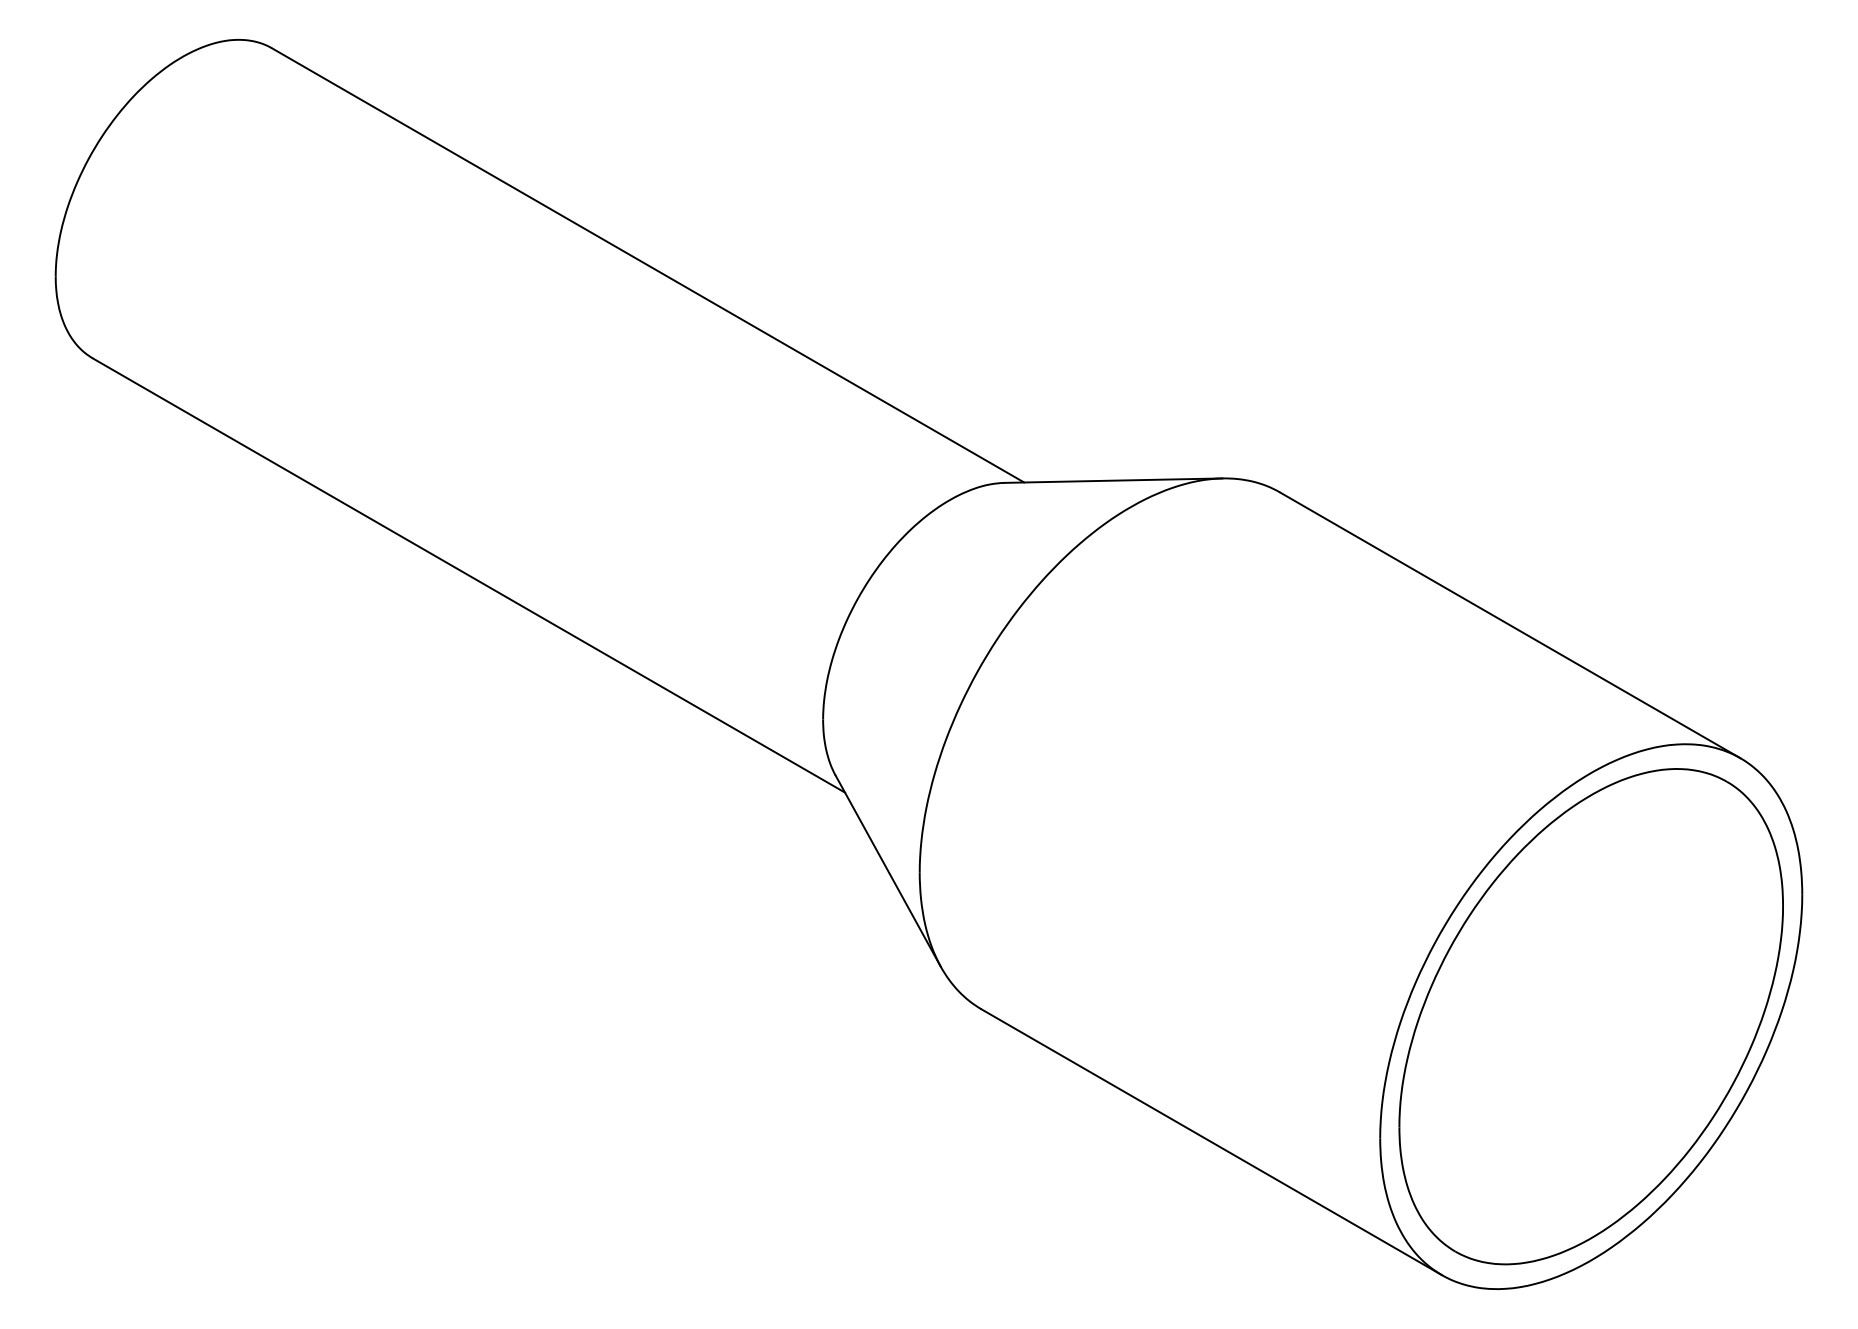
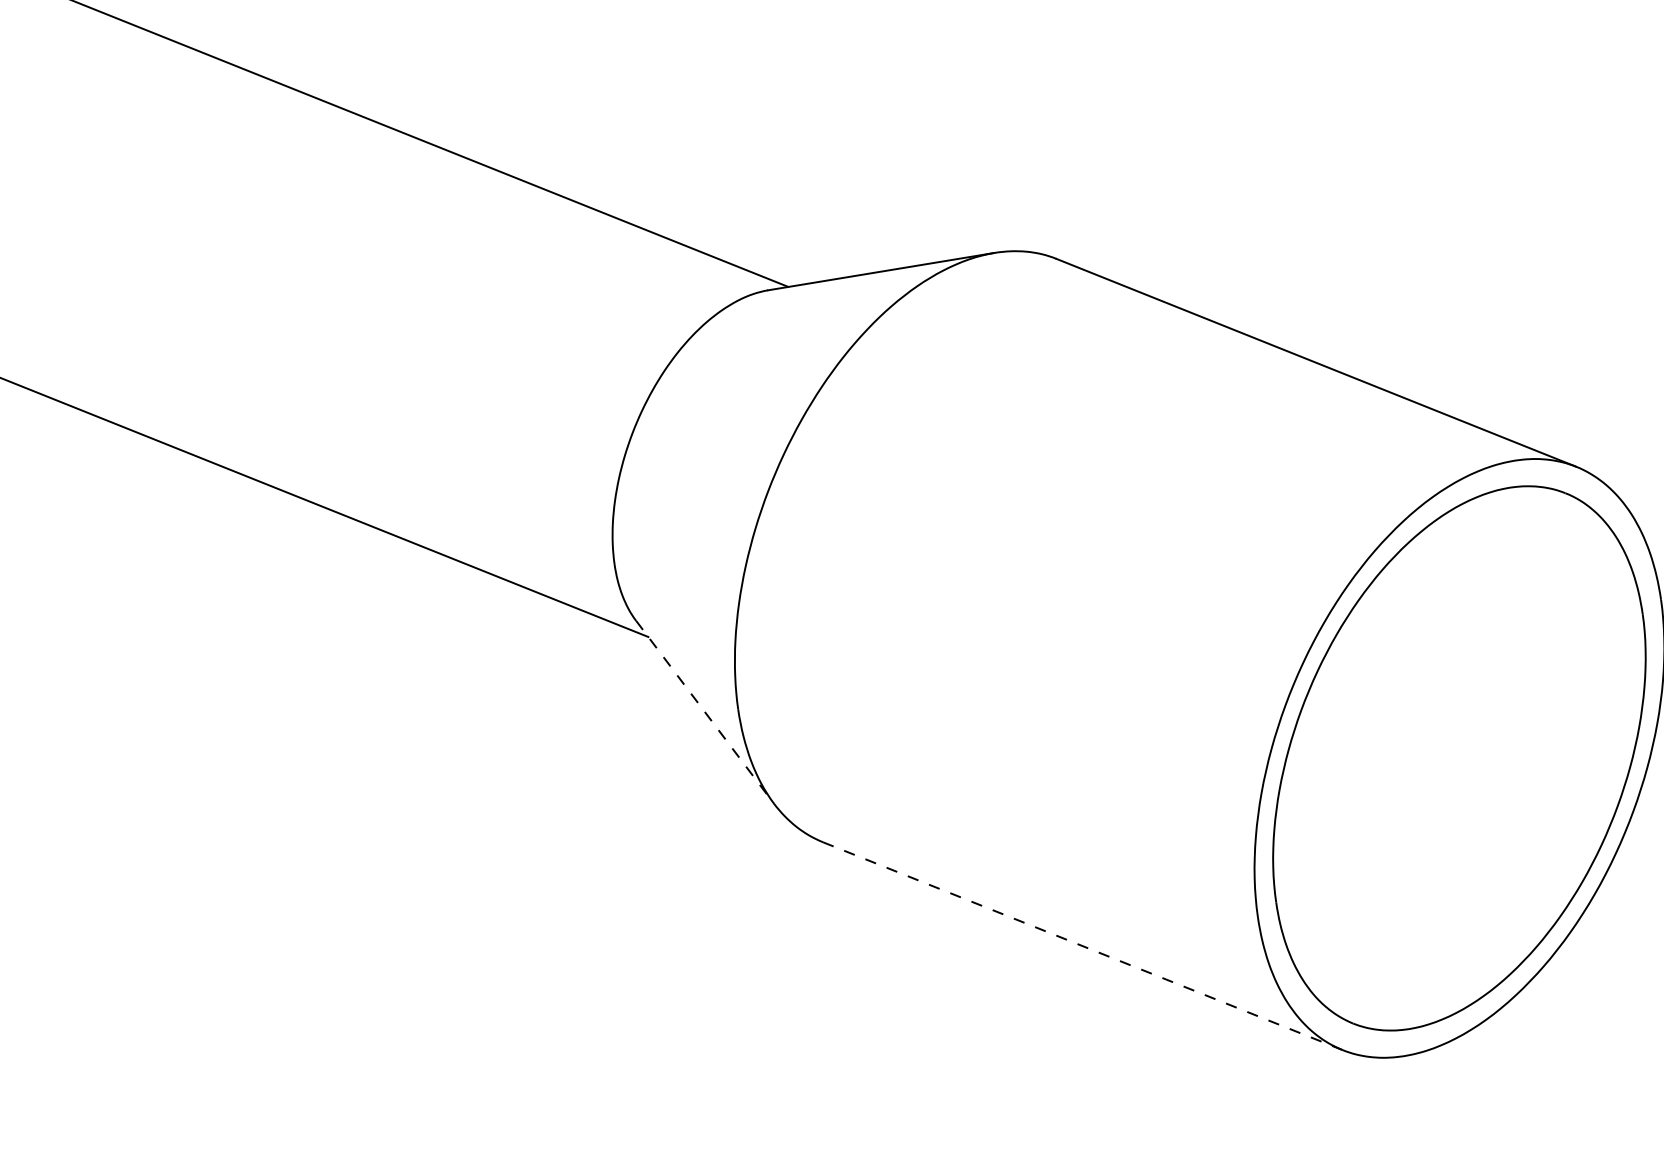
line: (888, 871) -> (705, 712), solid -> dashed
line: (1211, 1142) -> (1082, 946), solid -> dashed

